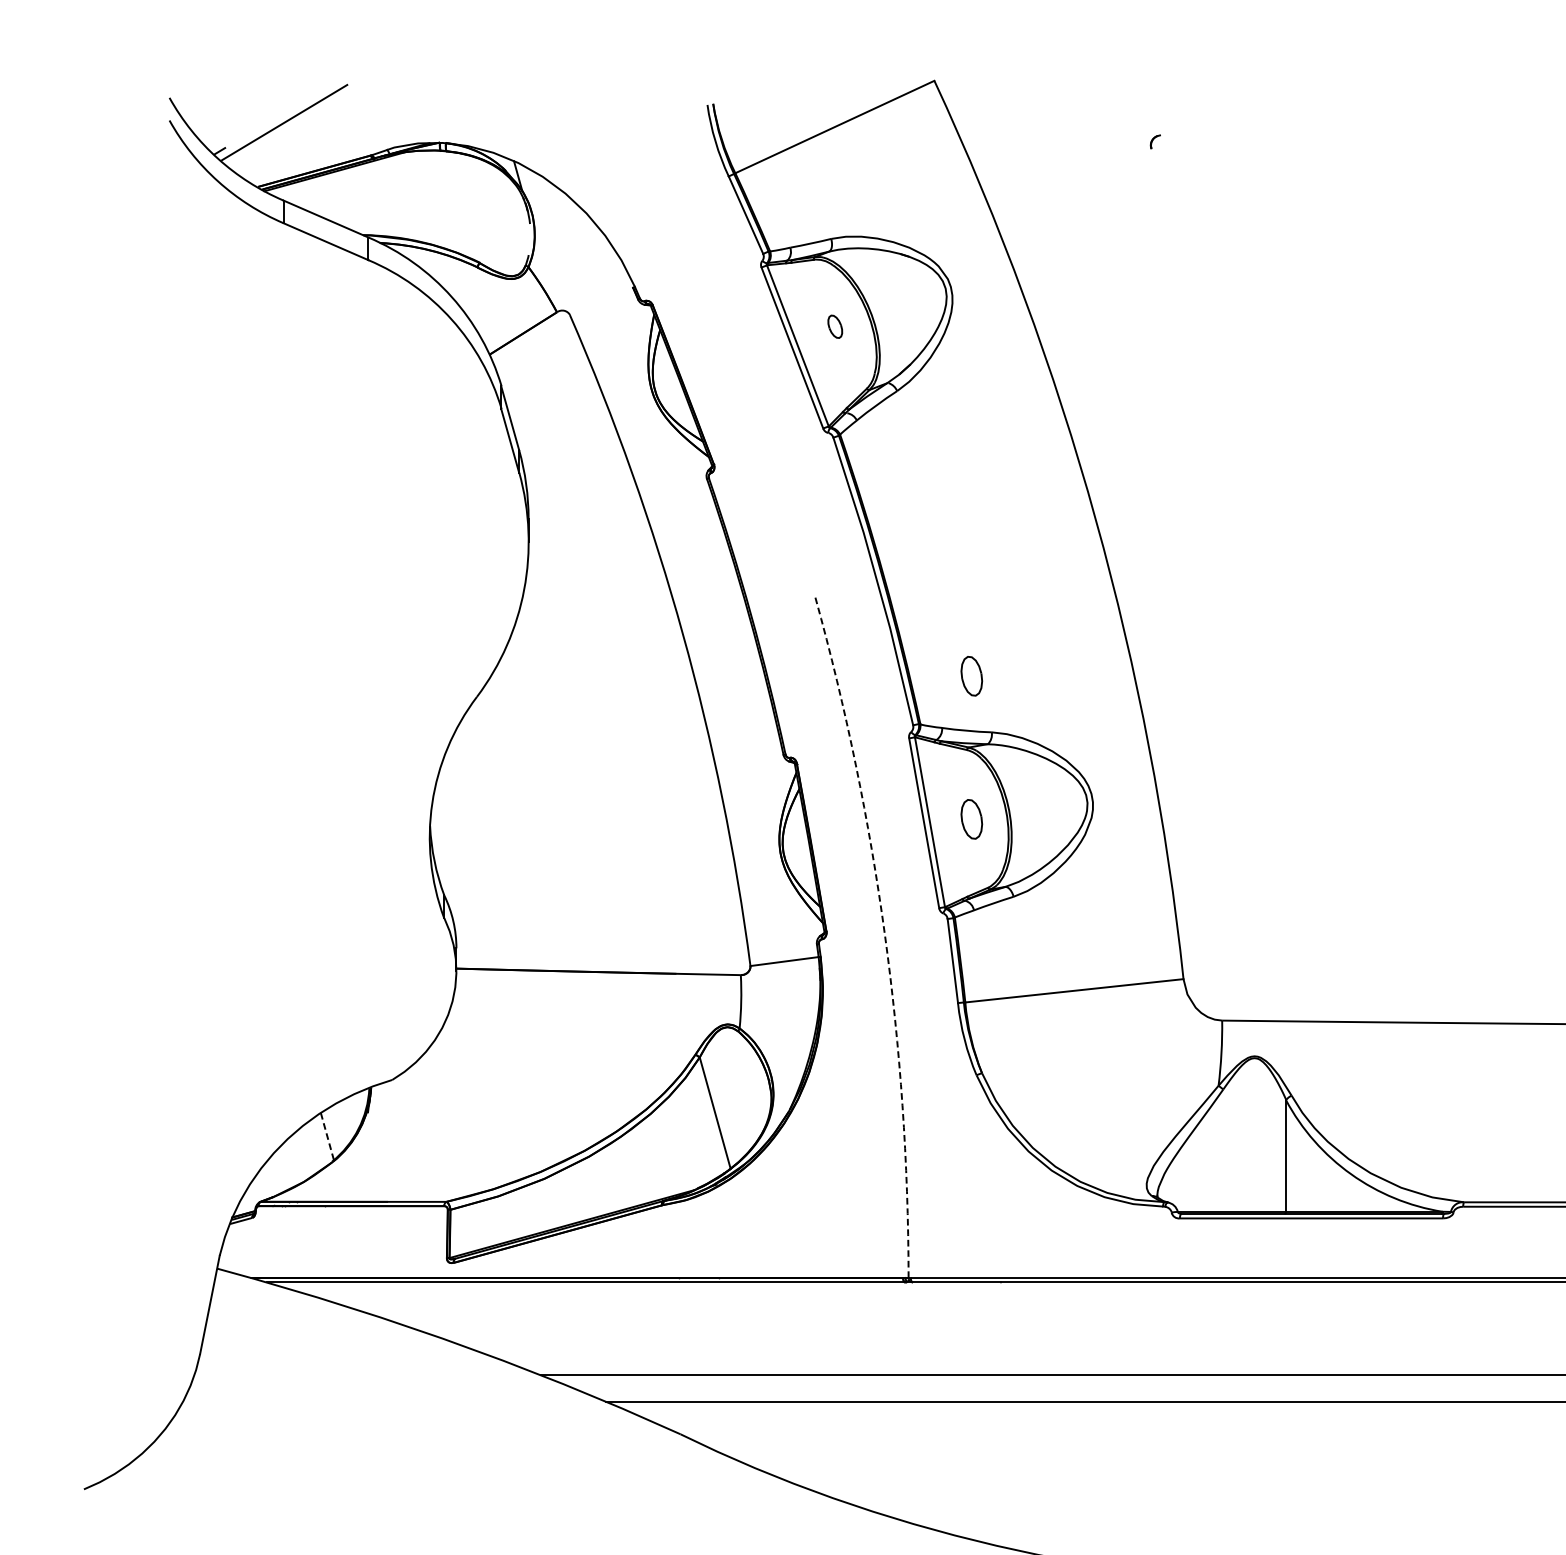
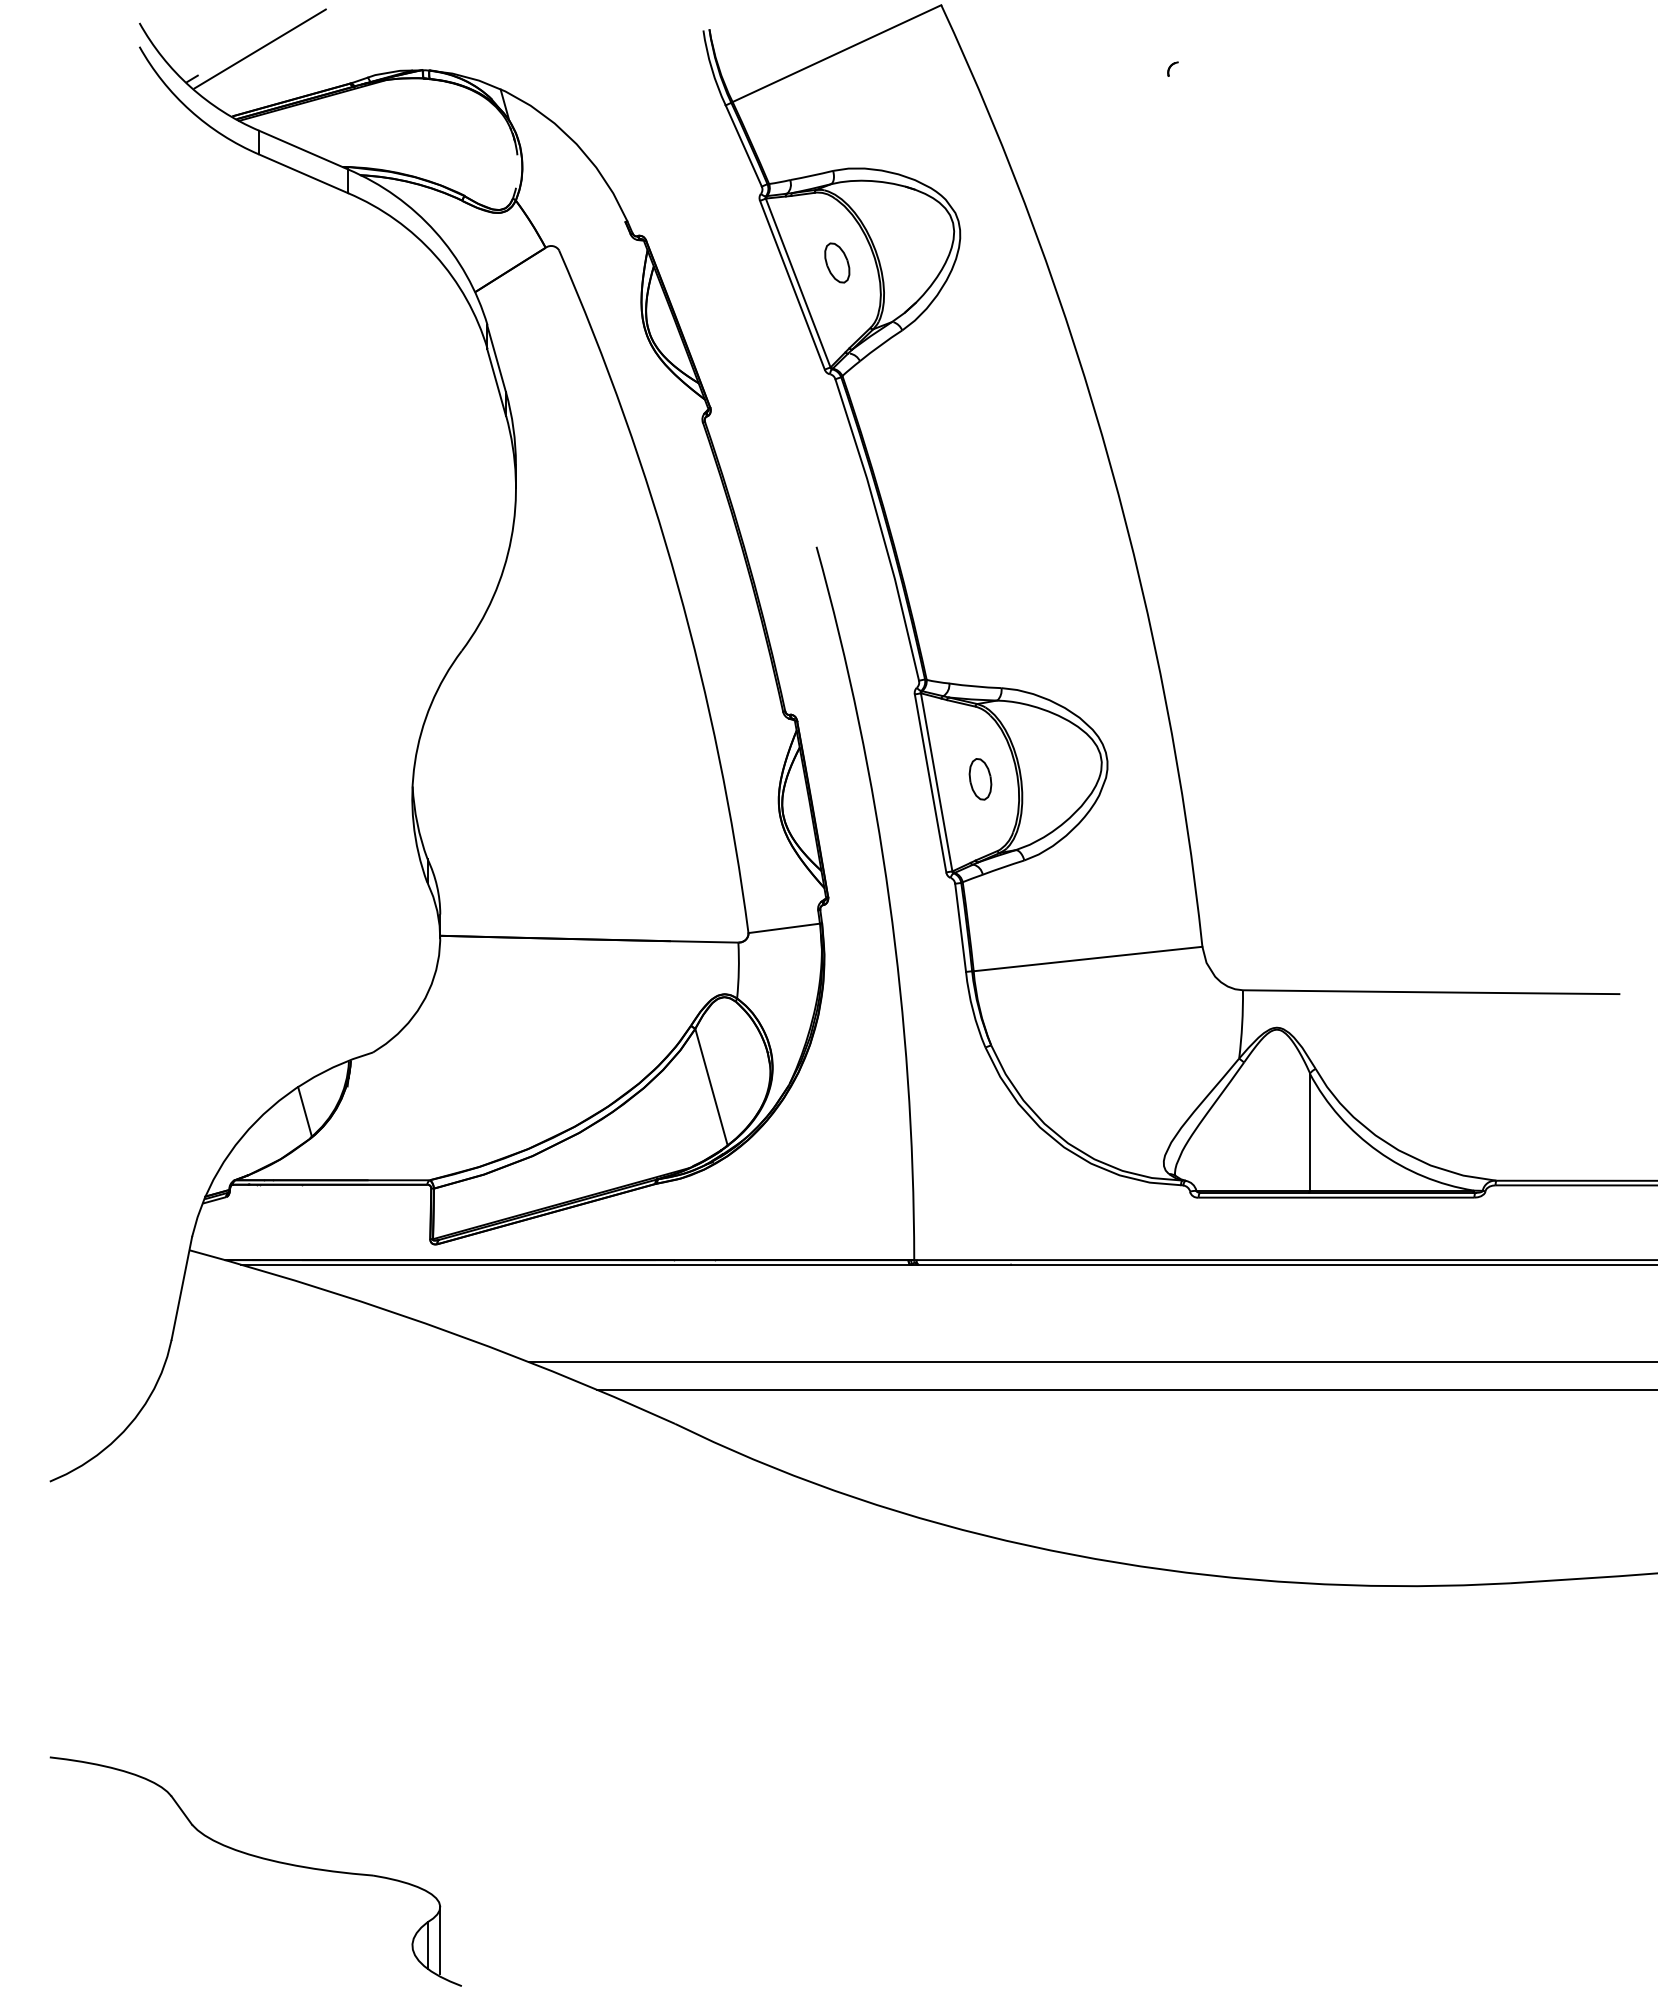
part: (835, 326) -> (837, 262), size x1.67
part: (971, 676) -> (980, 629), removed
arc: (885, 934) -> (889, 900), dashed -> solid
line: (326, 1136) -> (304, 1111), dashed -> solid

